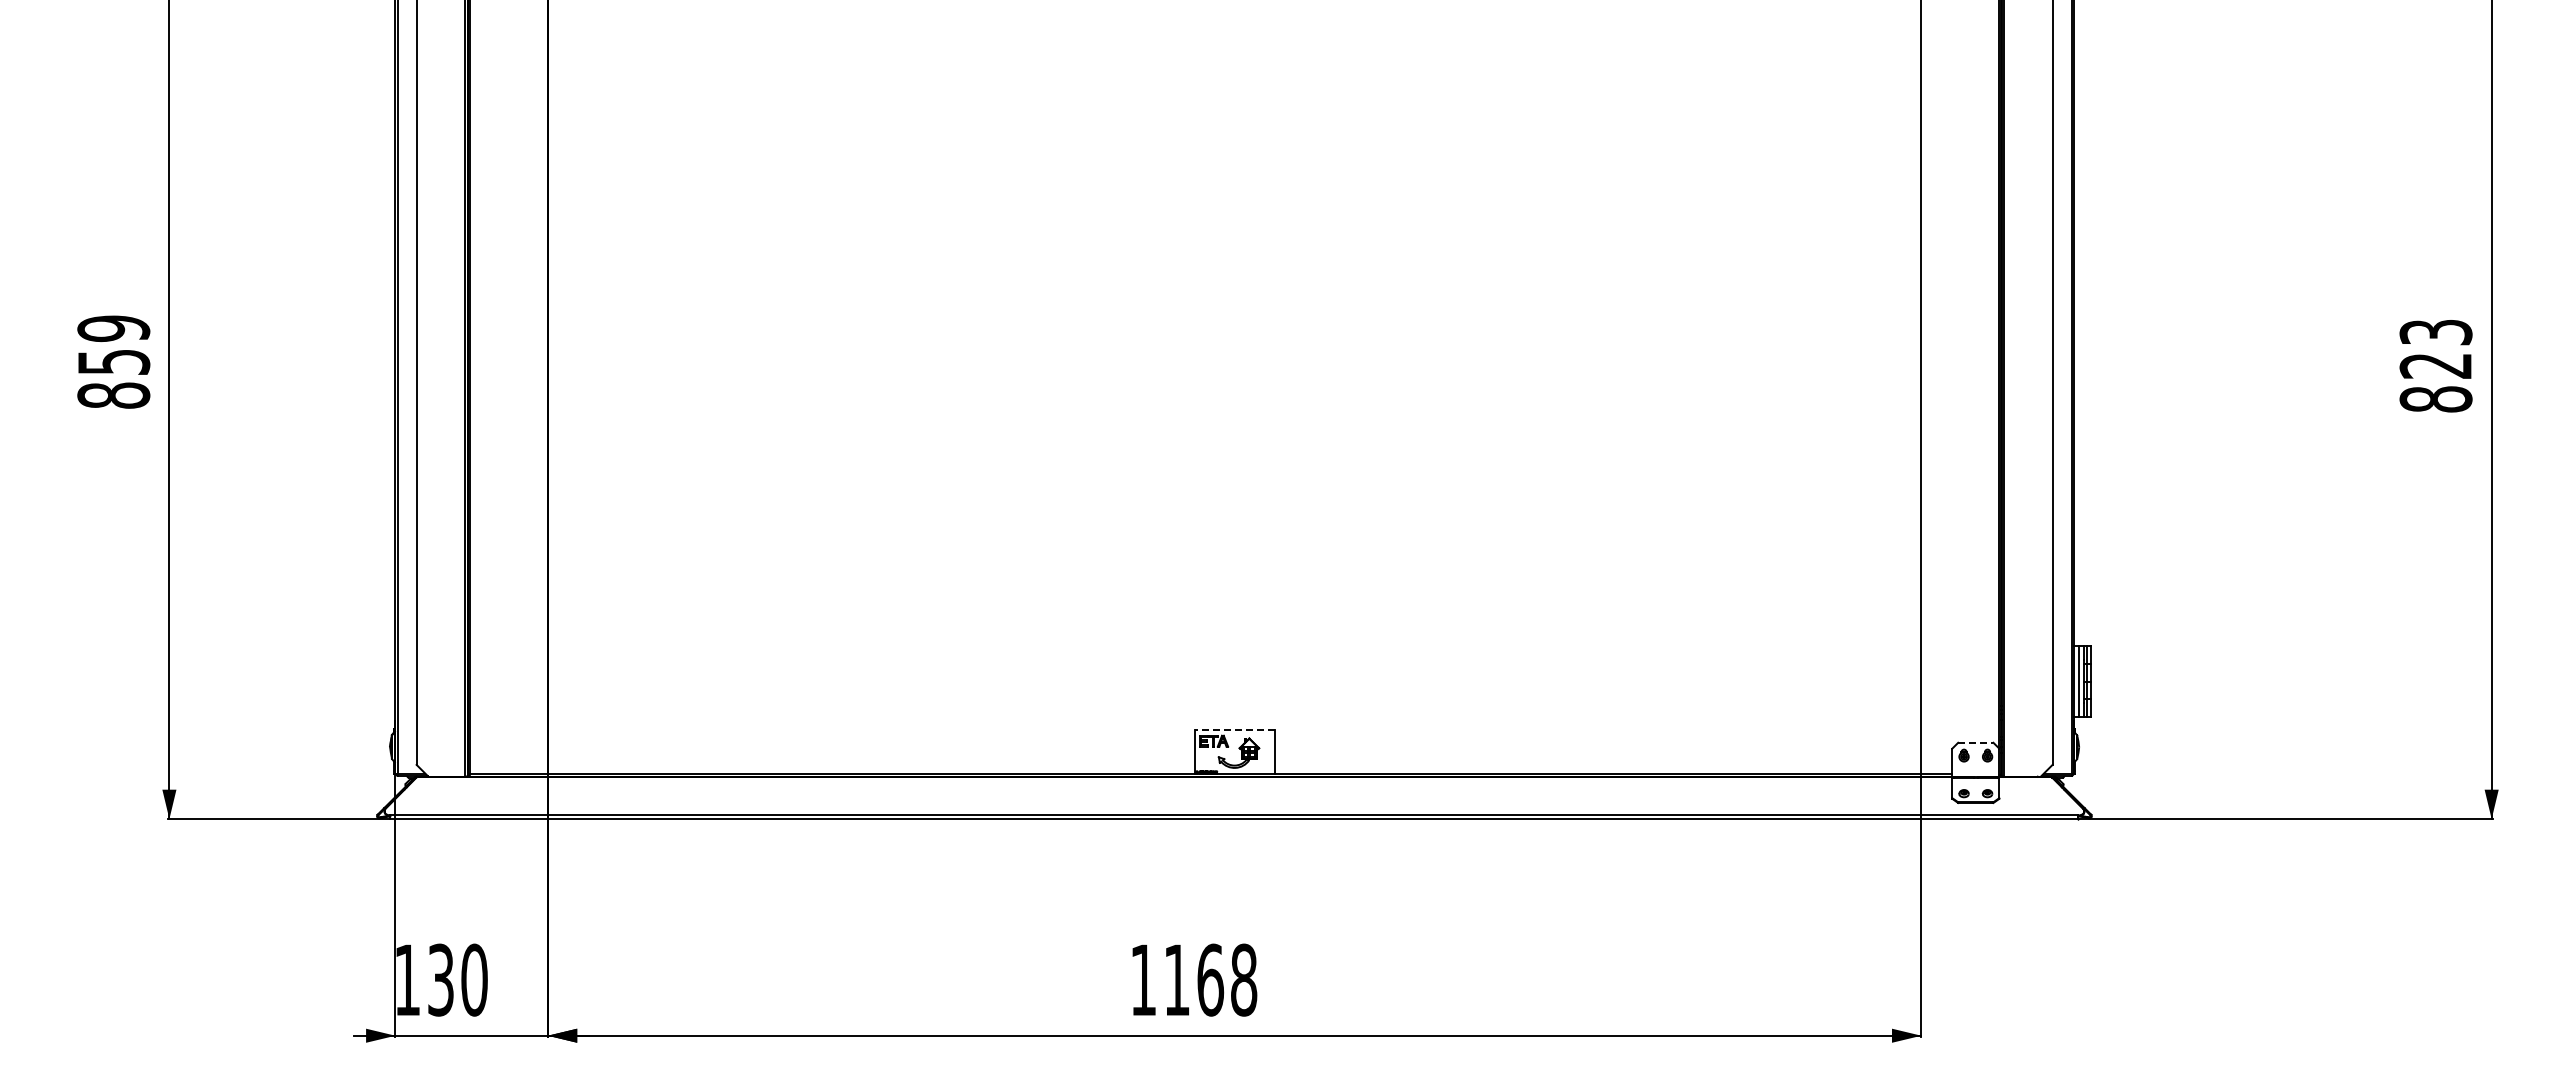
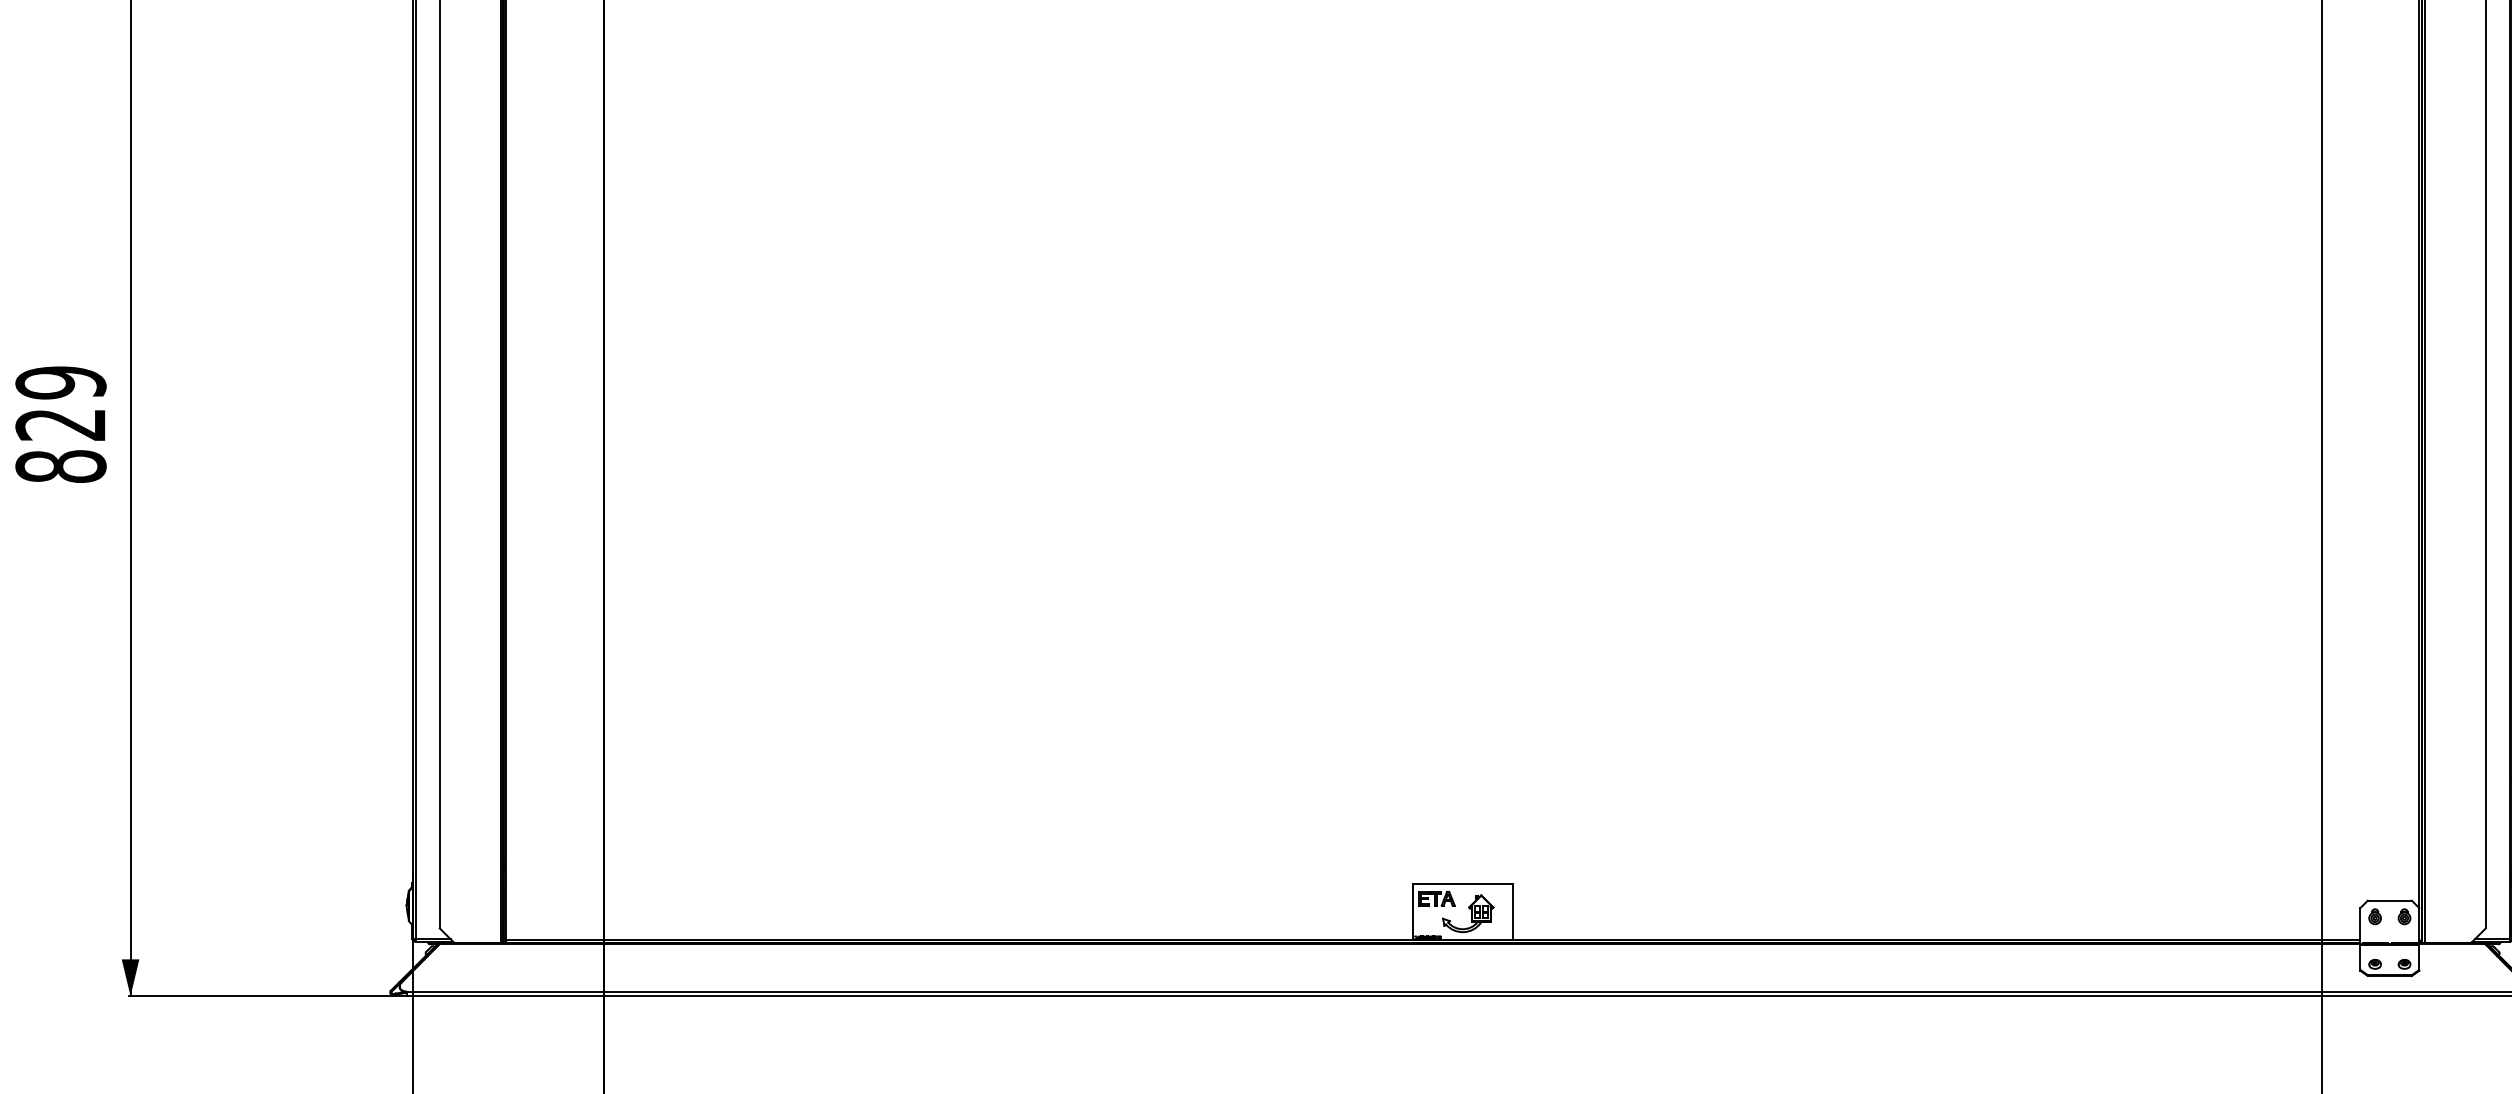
text: (113, 362) -> (60, 425), 859 -> 829
line: (1234, 729) -> (1462, 884), dashed -> solid
line: (1975, 742) -> (2389, 900), dashed -> solid

